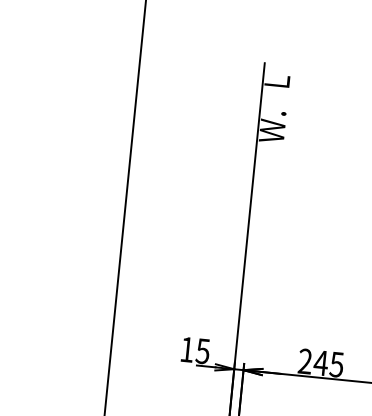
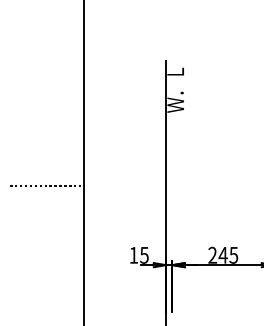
line: (65, 231) -> (45, 185), added

